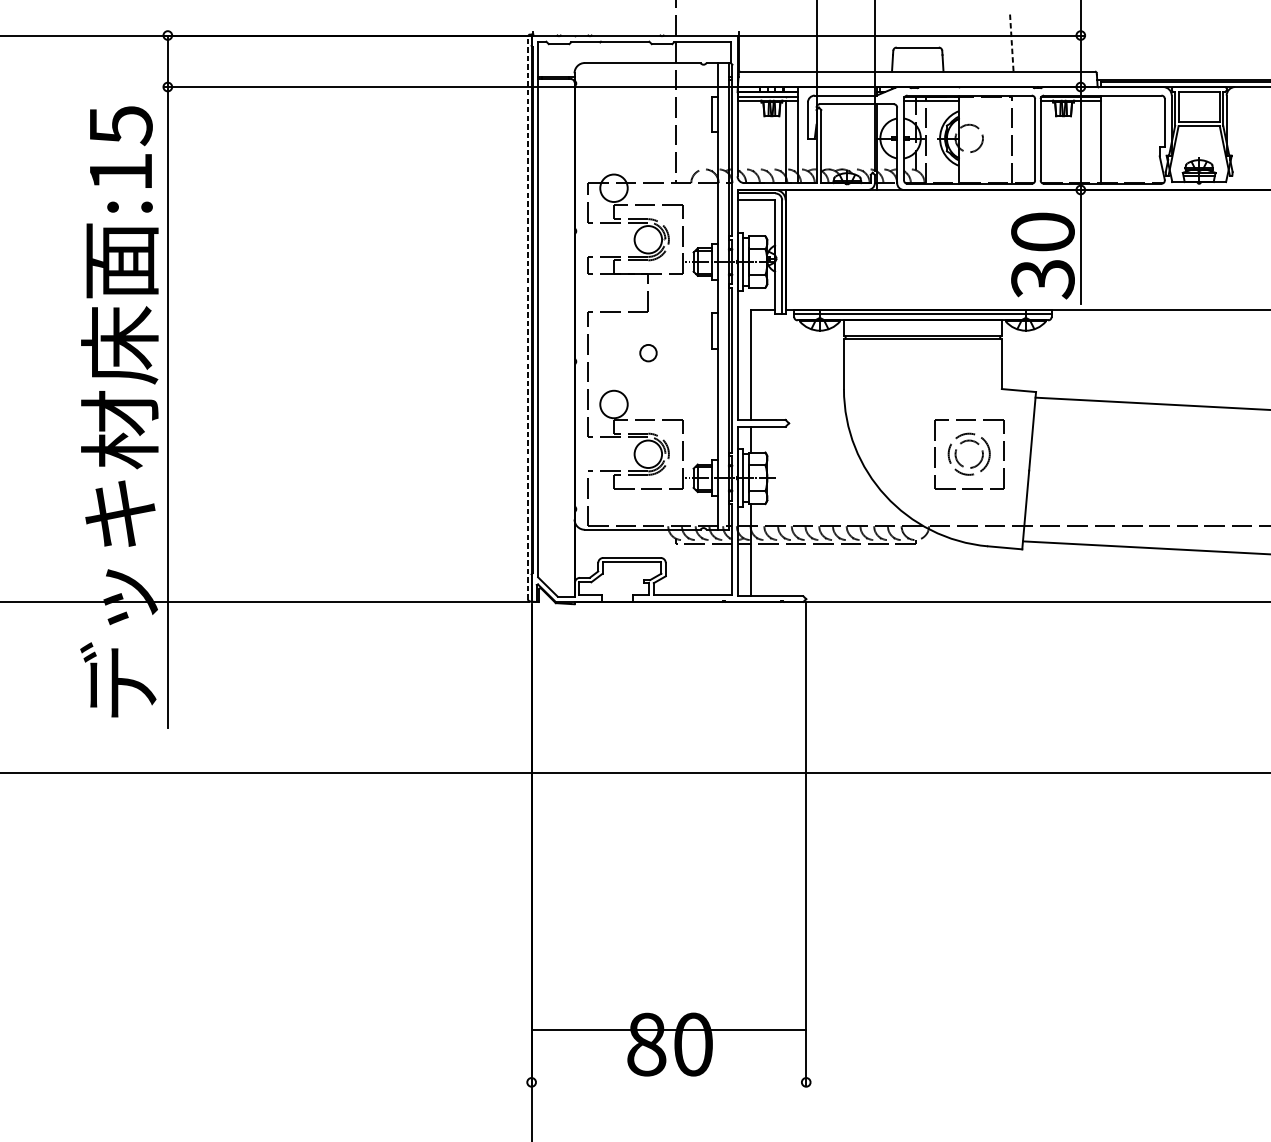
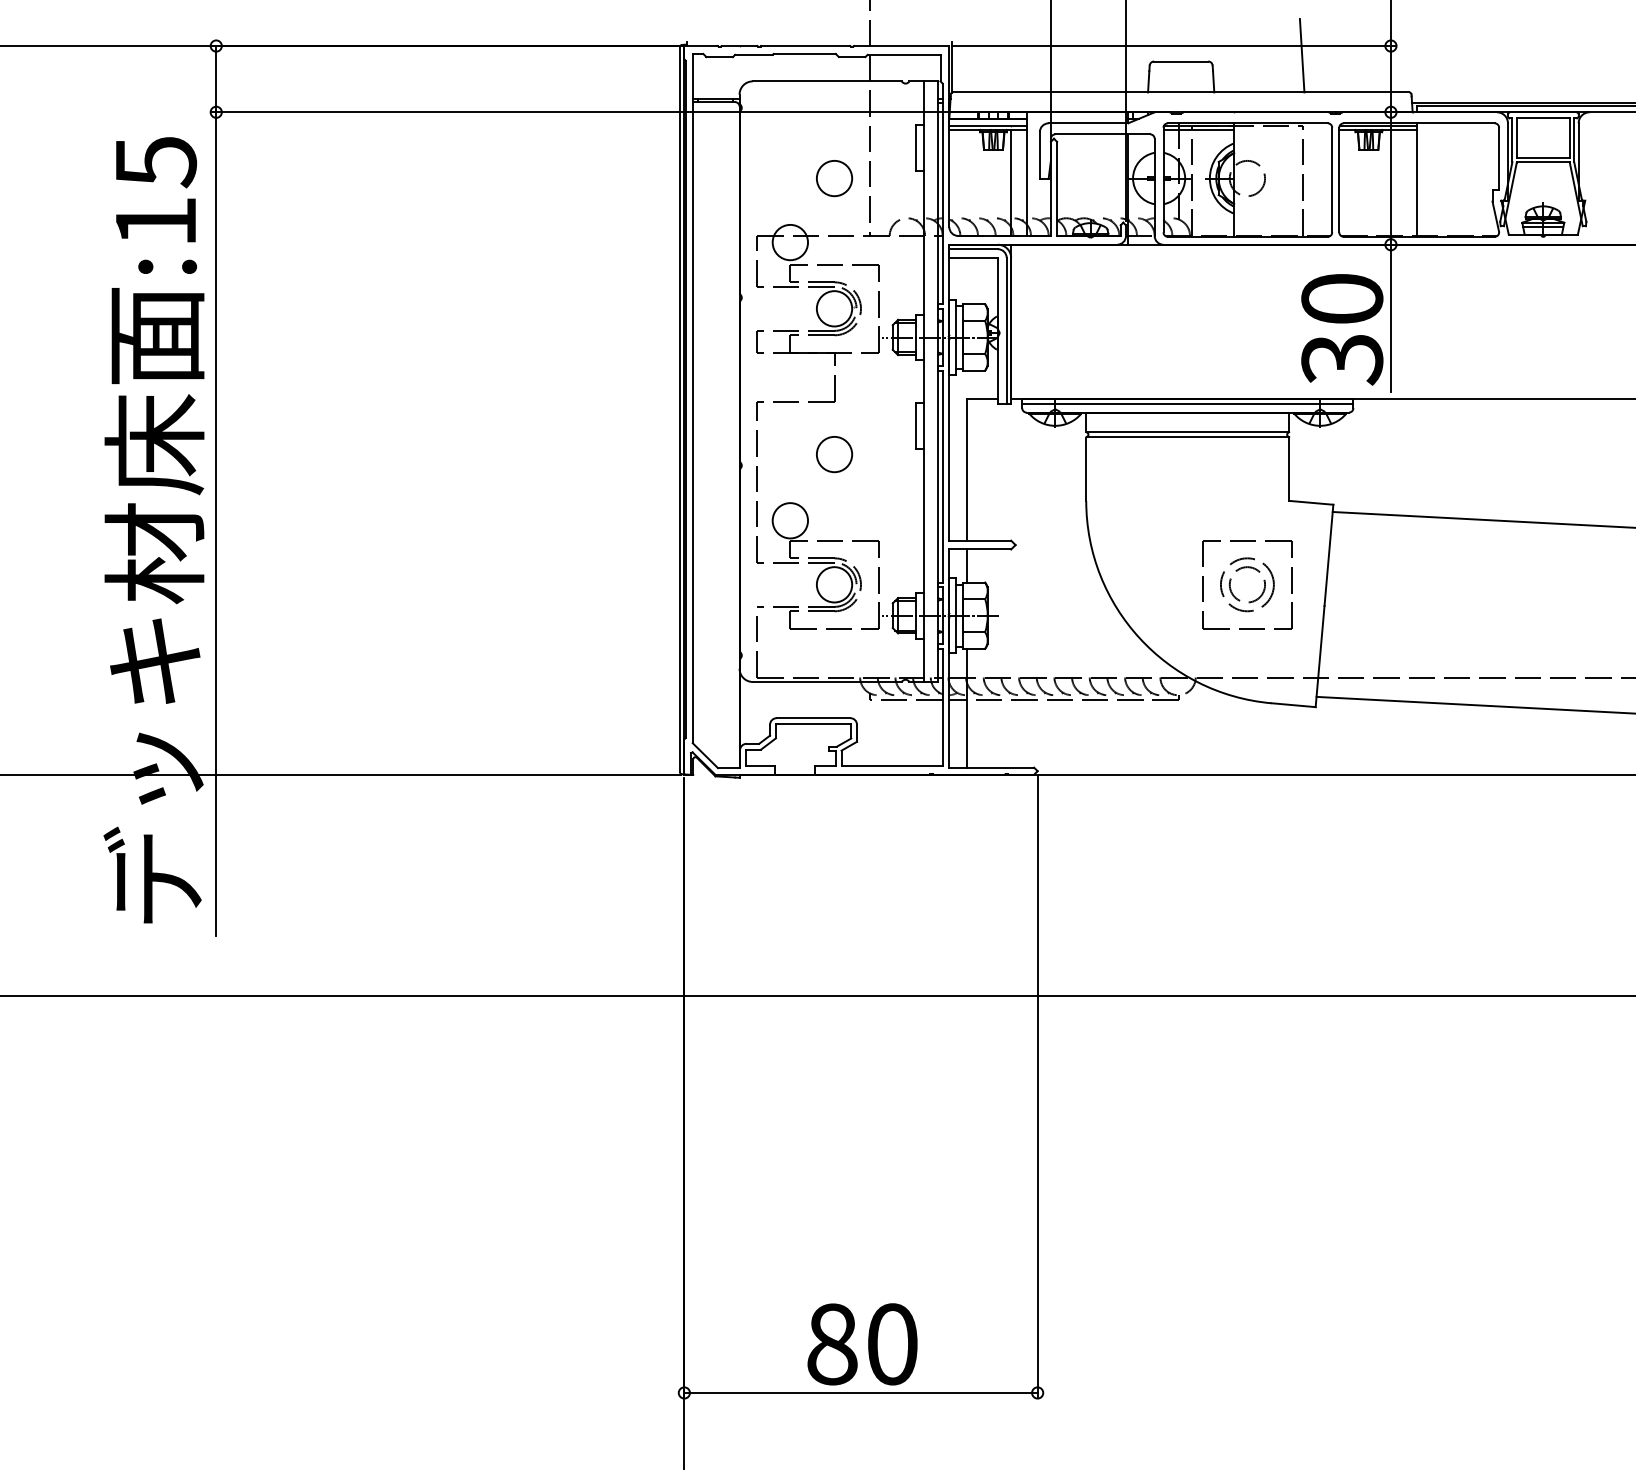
line: (1012, 42) -> (1302, 55), dashed -> solid
circle: (648, 138) -> (834, 178), added
line: (527, 318) -> (679, 409), dashed -> solid
circle: (648, 352) -> (834, 454), size x1.67
line: (668, 1029) -> (860, 1392), moved

